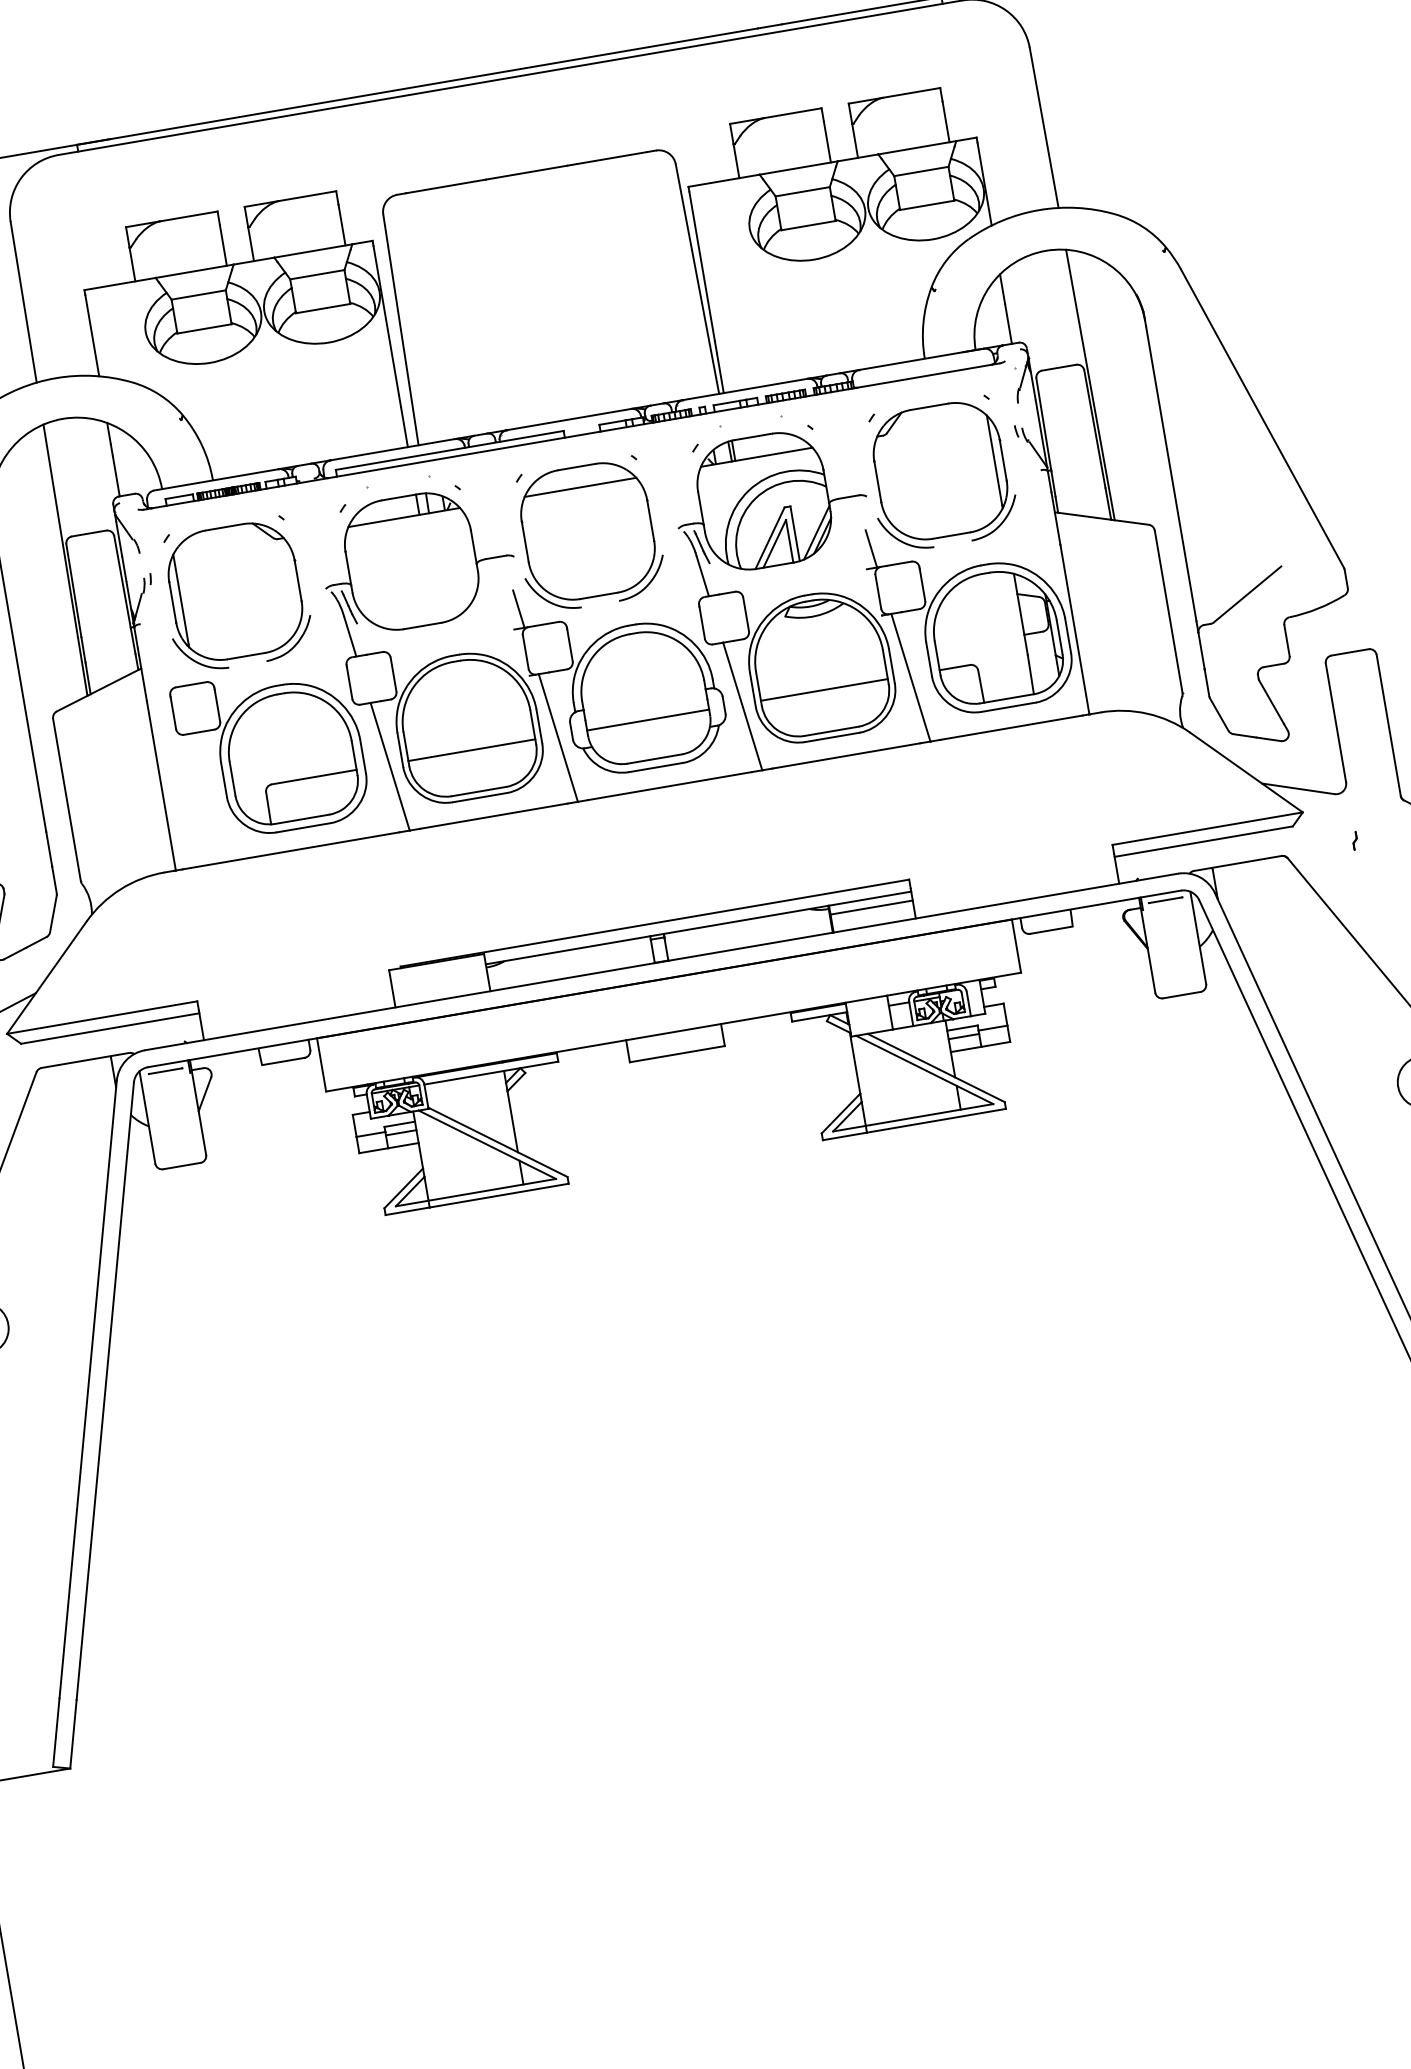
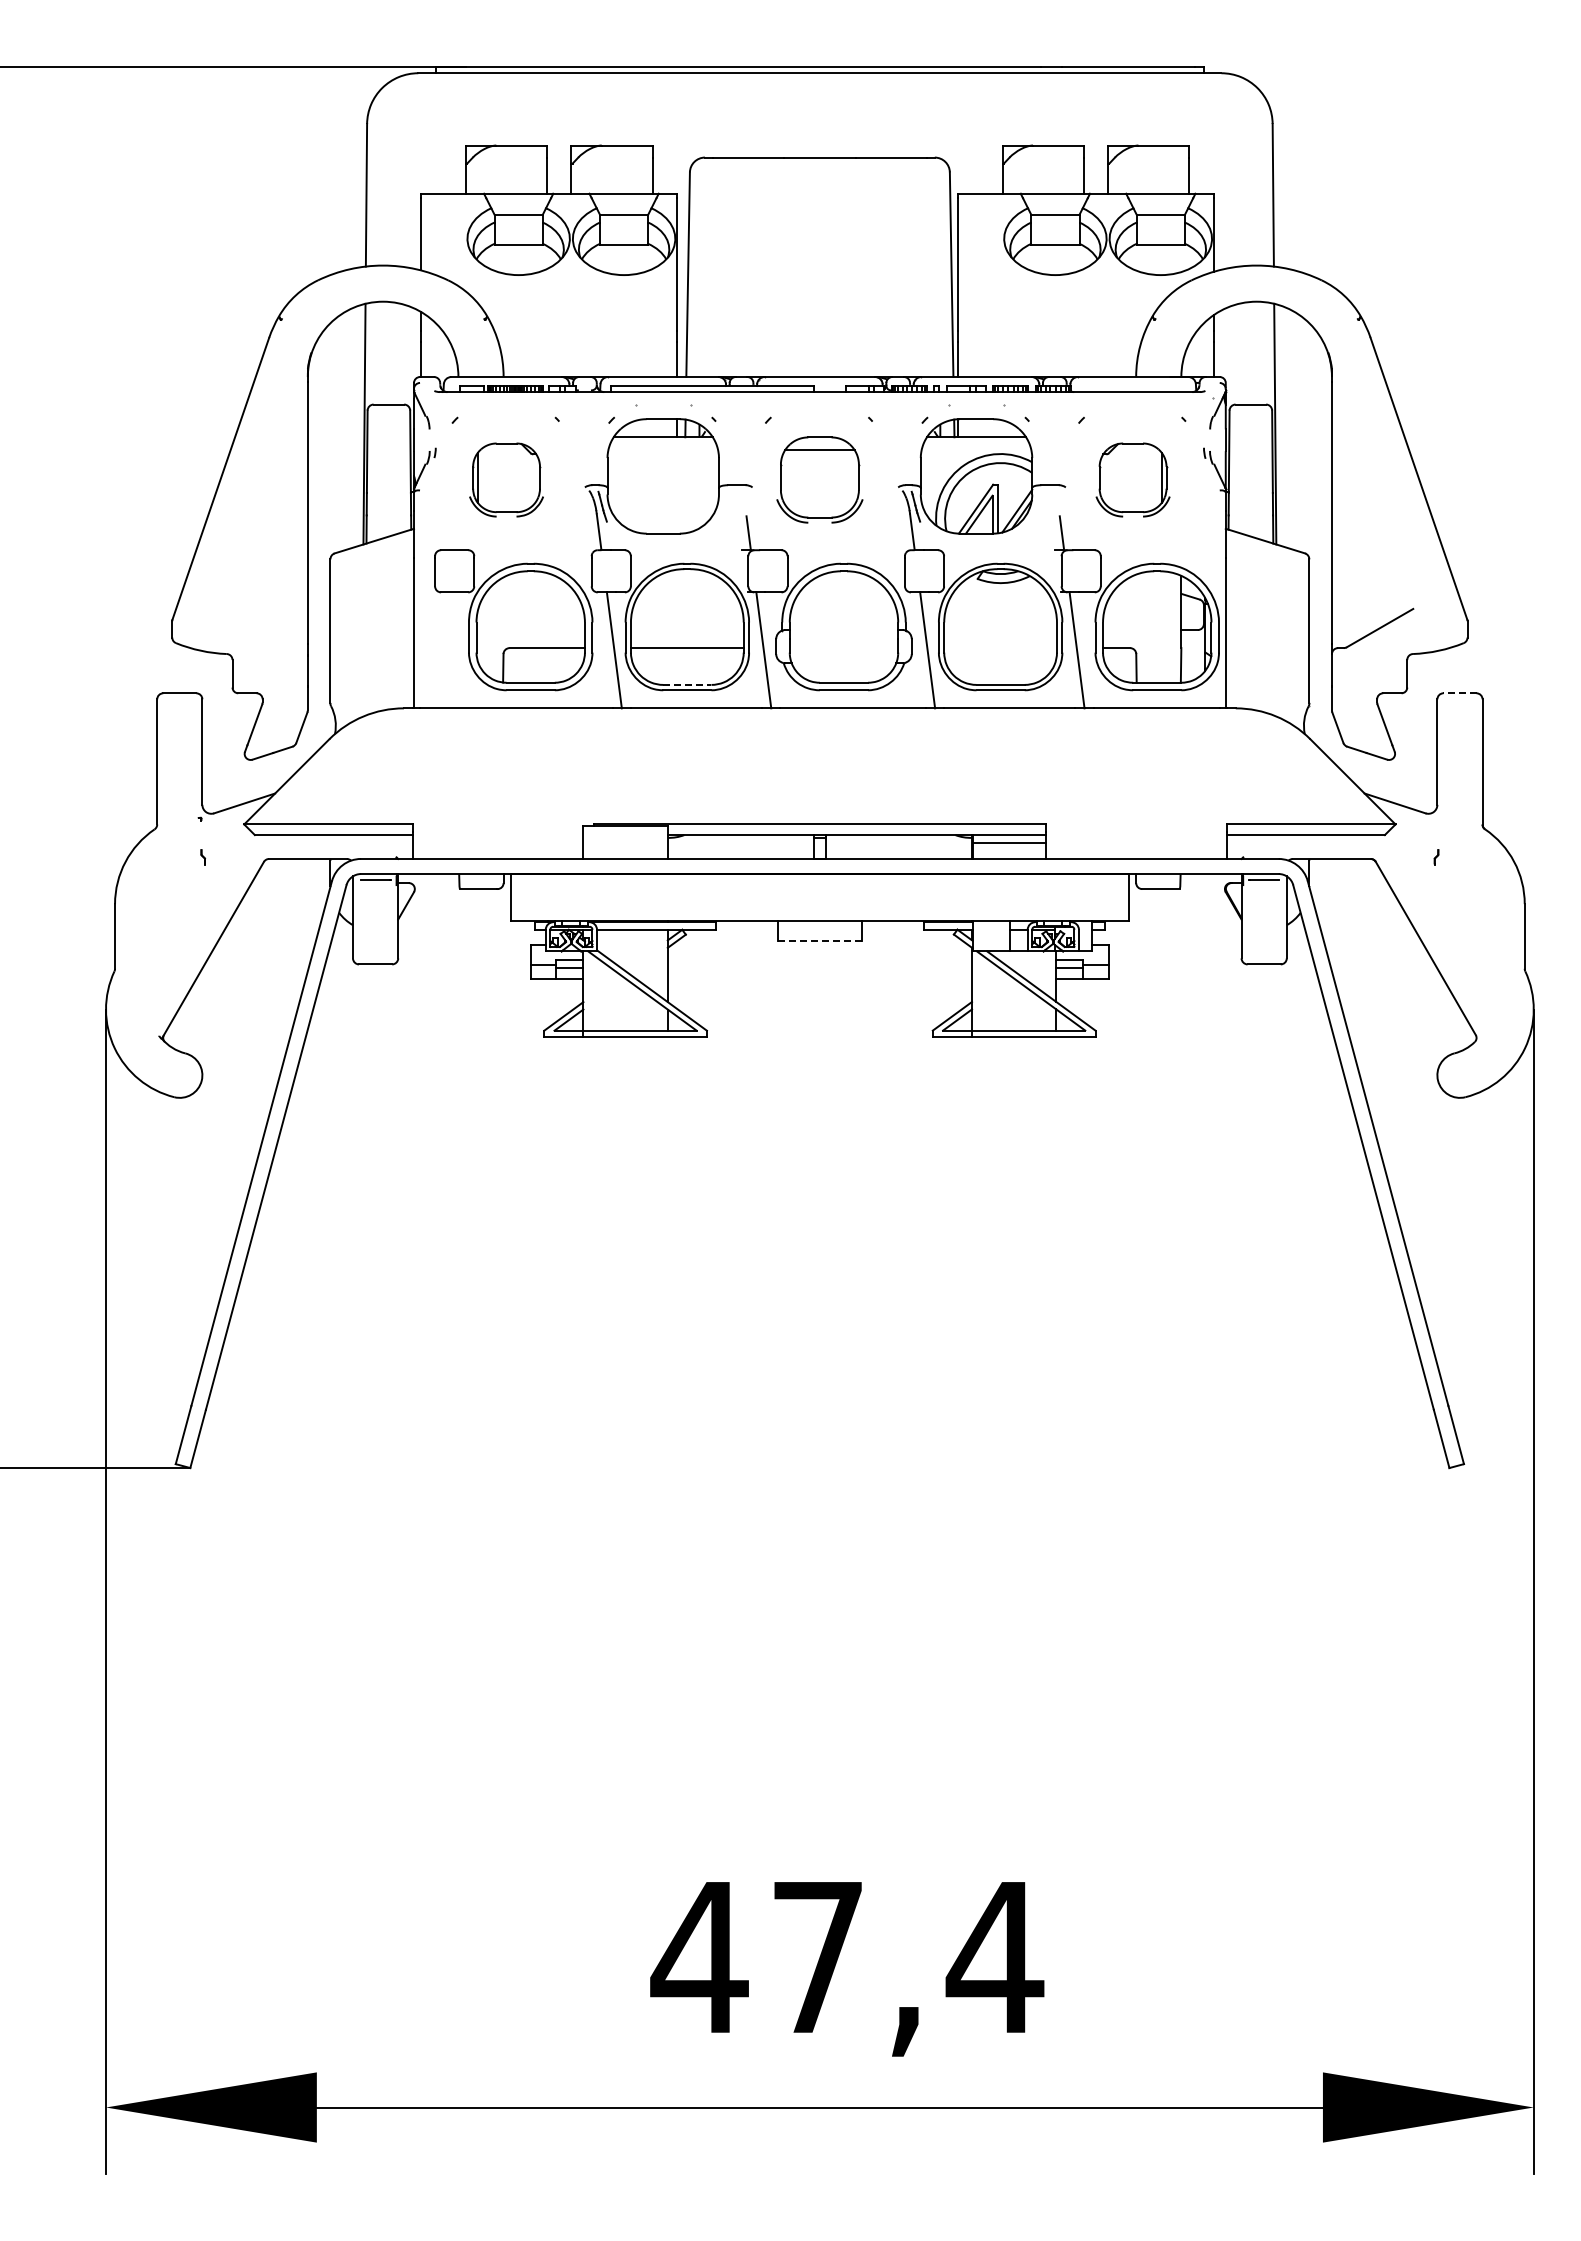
part: (940, 474) -> (1132, 479), size x0.6
part: (588, 535) -> (819, 479), size x0.7
part: (235, 595) -> (506, 479), size x0.6
line: (1349, 652) -> (1459, 693), solid -> dashed
line: (824, 690) -> (1000, 648), removed
line: (647, 720) -> (843, 648), removed
line: (479, 791) -> (687, 684), solid -> dashed
line: (676, 1053) -> (819, 940), solid -> dashed

